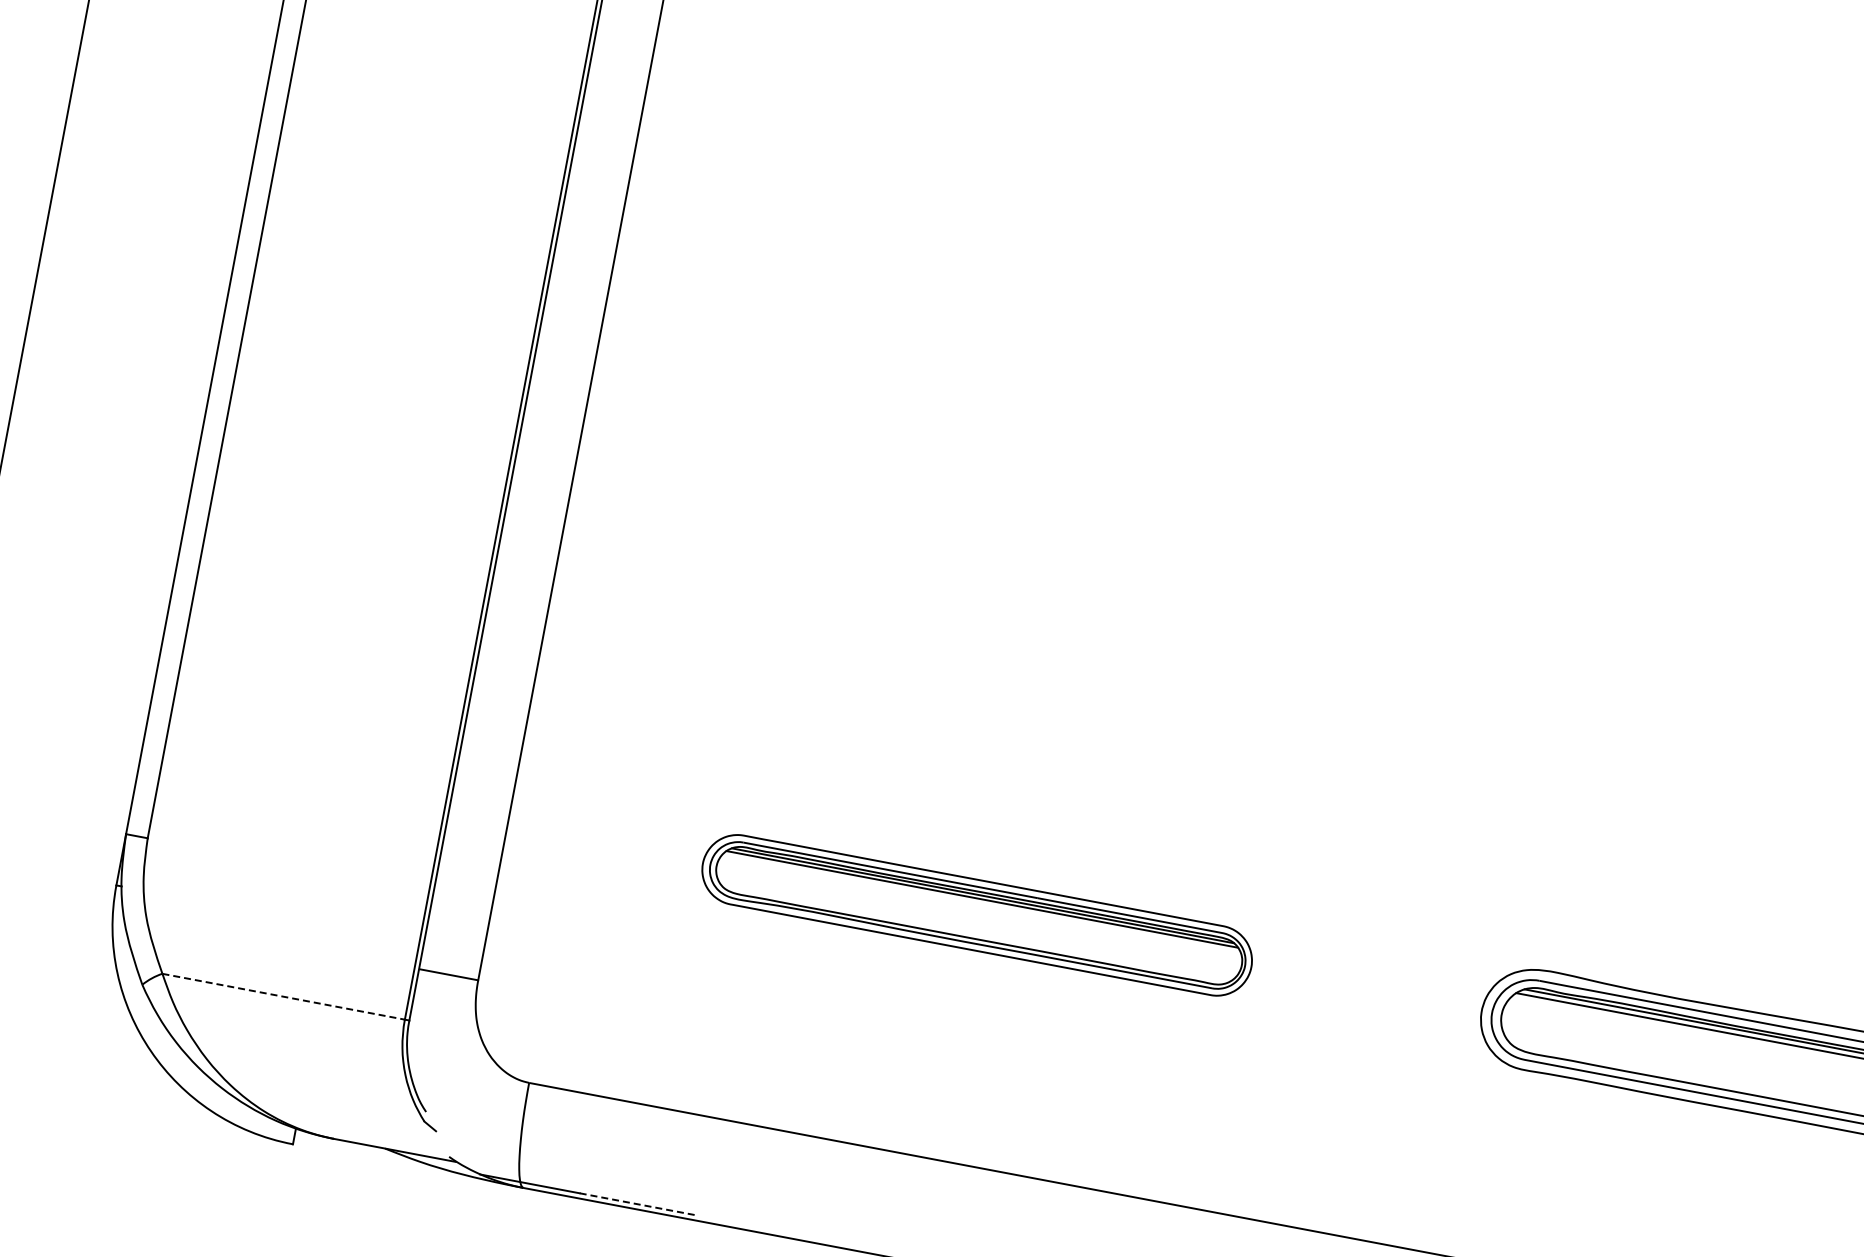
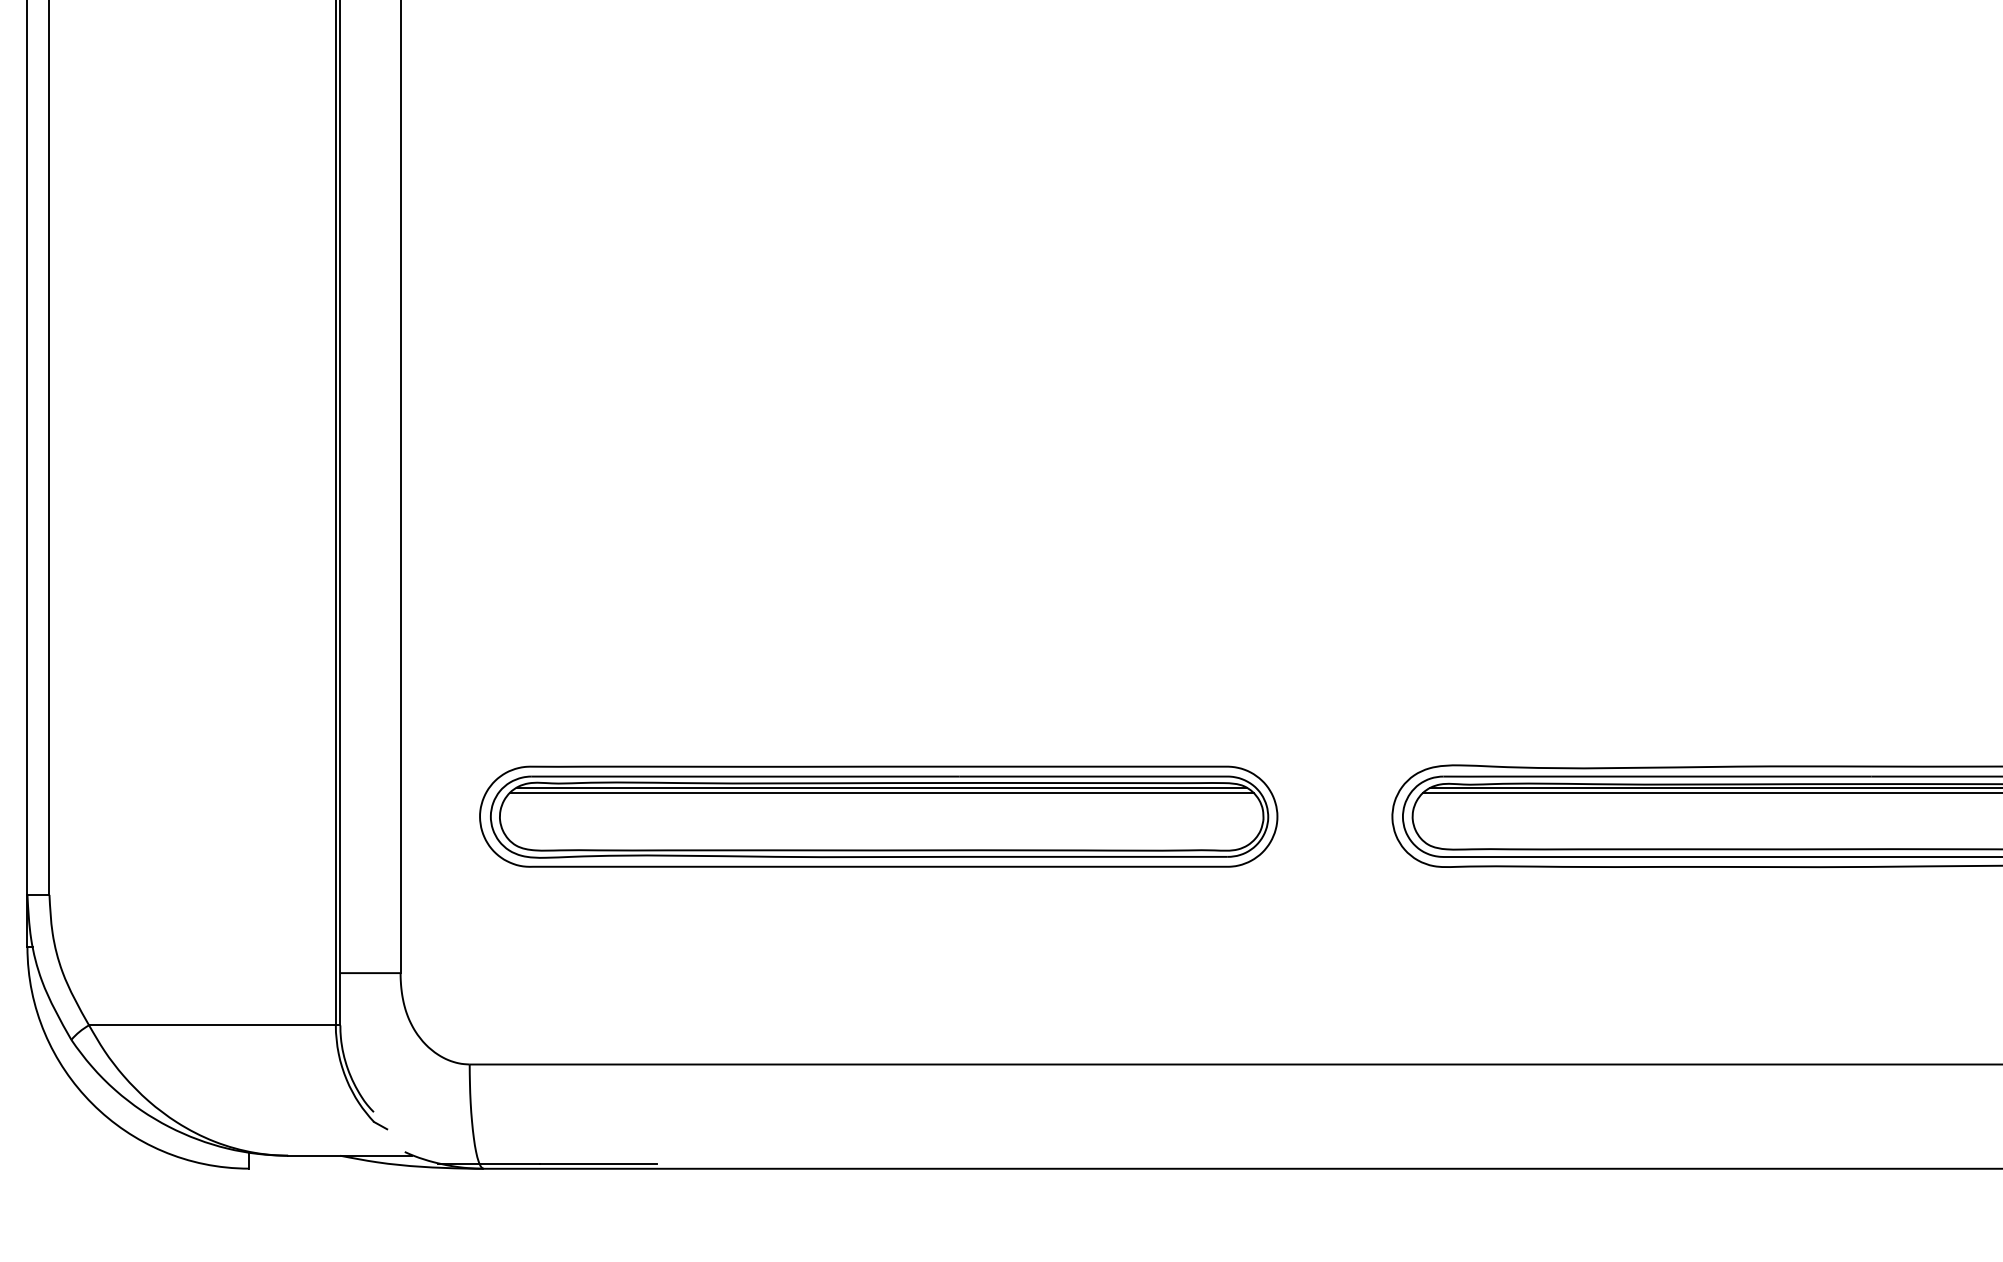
part: (976, 915) -> (878, 816), size x1.43
line: (283, 996) -> (212, 1025), dashed -> solid
line: (637, 1204) -> (598, 1163), dashed -> solid

